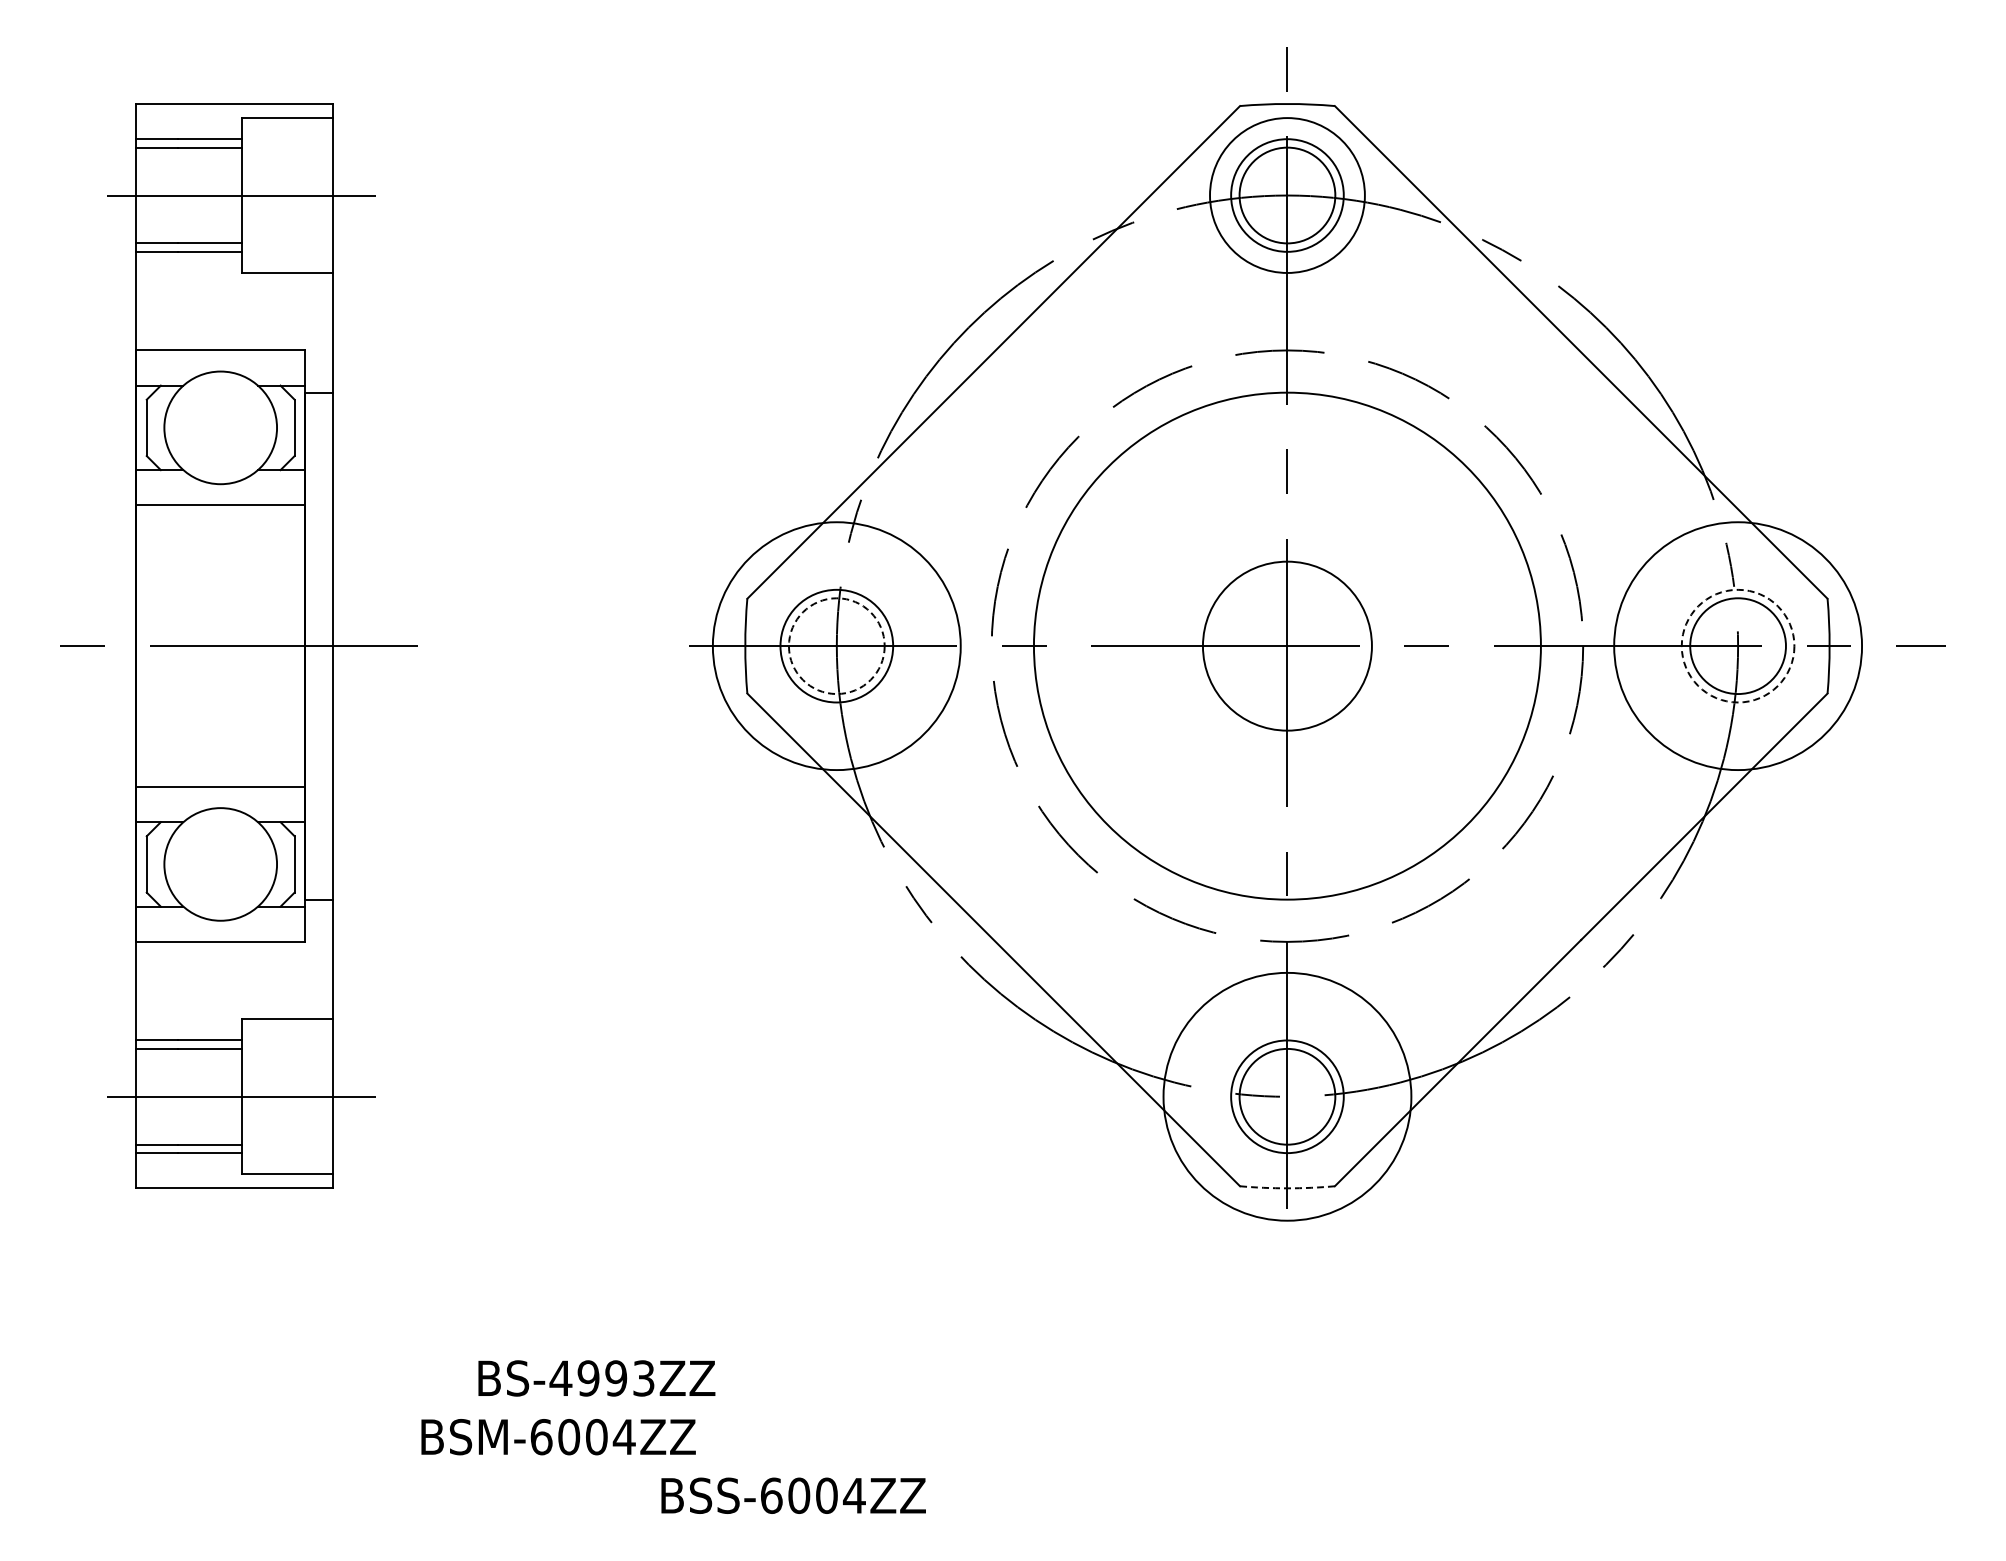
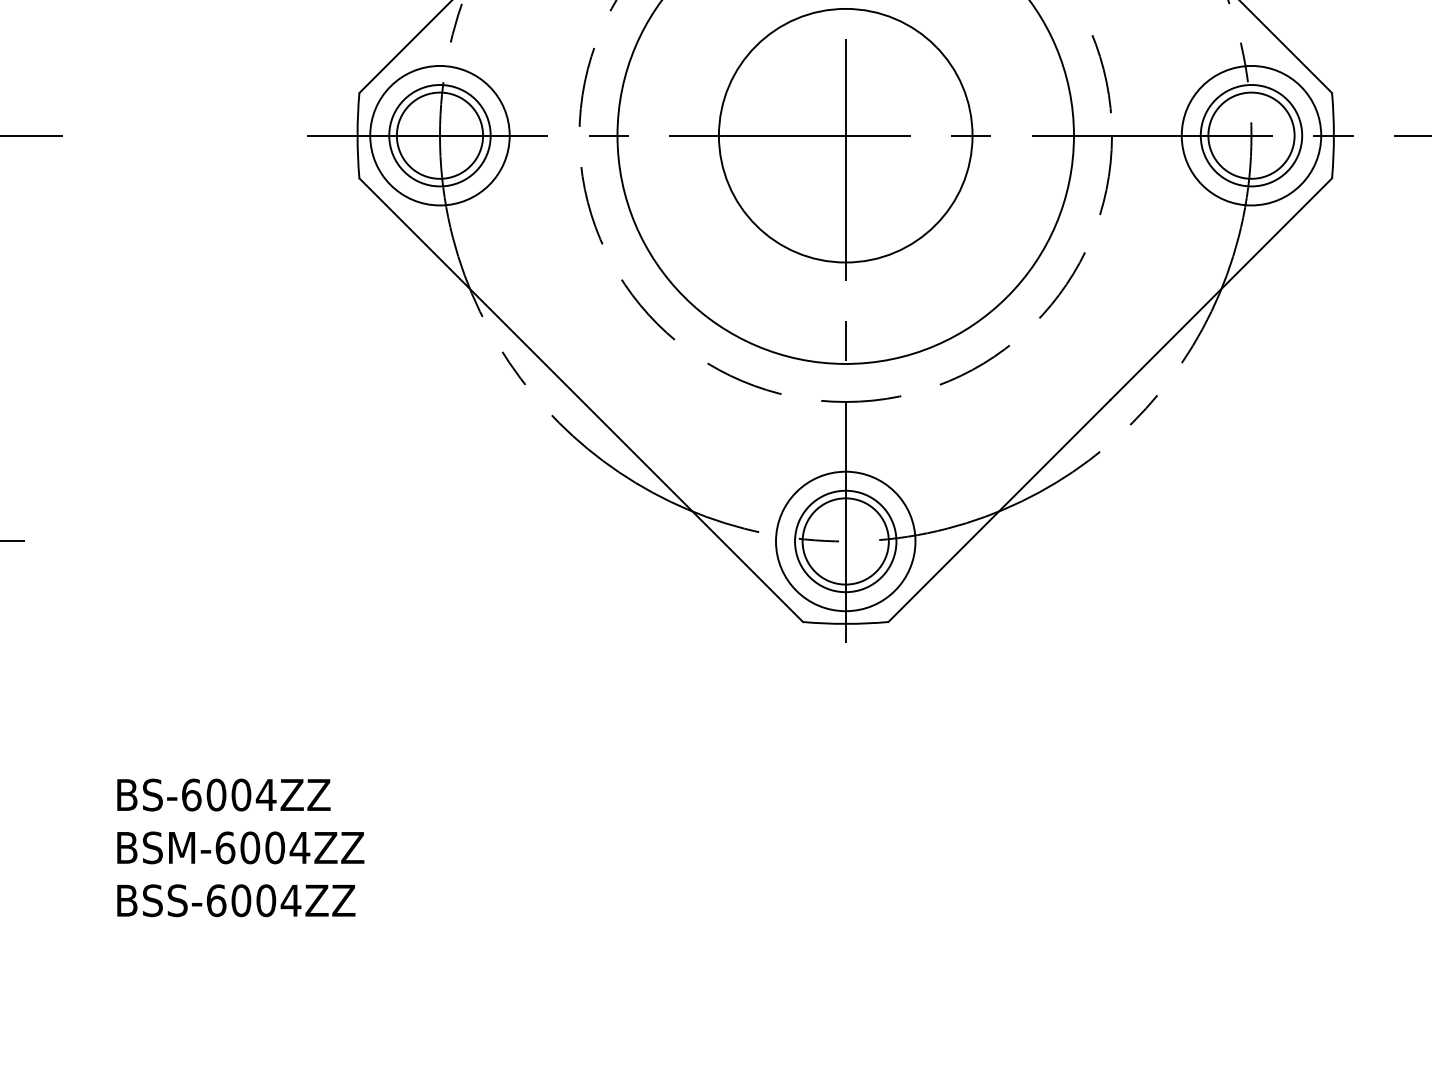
circle: (836, 645) -> (439, 135), size x0.62
circle: (1287, 645) -> (845, 135), size x1.67
circle: (1737, 645) -> (1250, 135), dashed -> solid
circle: (1737, 645) -> (1250, 135), size x0.62
circle: (836, 646) -> (439, 136), dashed -> solid
circle: (1287, 1096) -> (845, 541), size x0.62
arc: (1287, 1188) -> (845, 624), dashed -> solid
text: (602, 1378) -> (229, 795), BS-4993ZZ -> BS-6004ZZ
text: (558, 1437) -> (240, 848), moved
text: (793, 1495) -> (236, 900), moved

